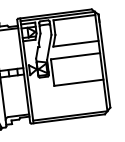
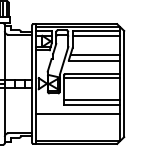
line: (74, 21) -> (96, 35), added
line: (76, 38) -> (95, 54), added
line: (76, 59) -> (92, 78), added
line: (78, 79) -> (92, 100), added
line: (66, 92) -> (77, 114), added

